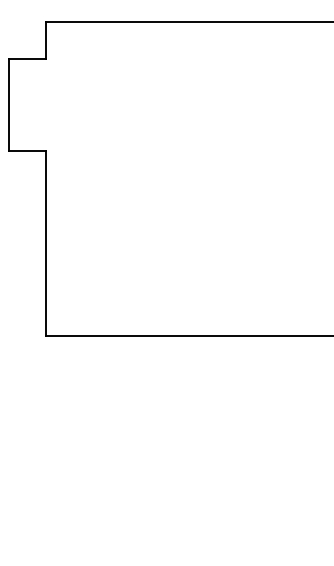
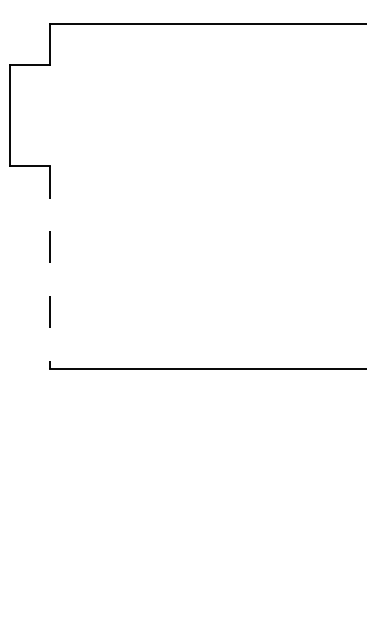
line: (45, 243) -> (50, 267), solid -> dashed

